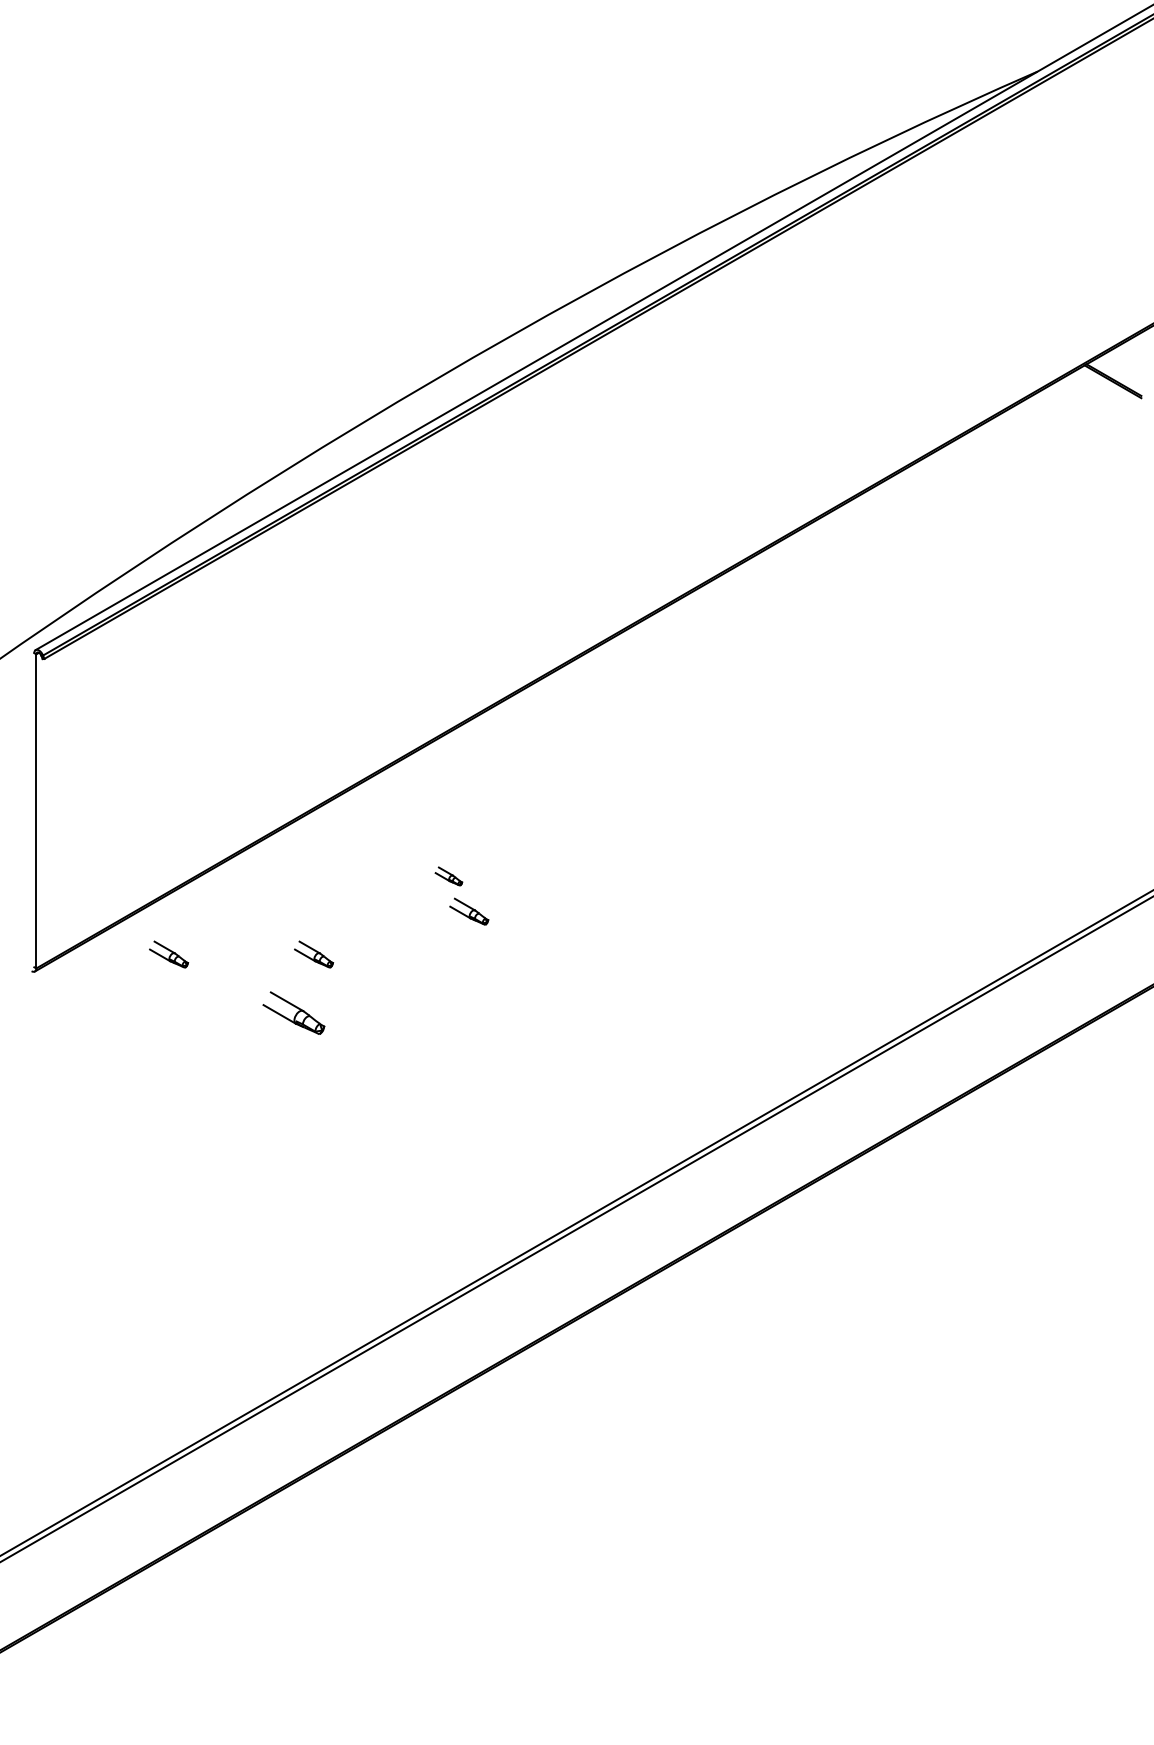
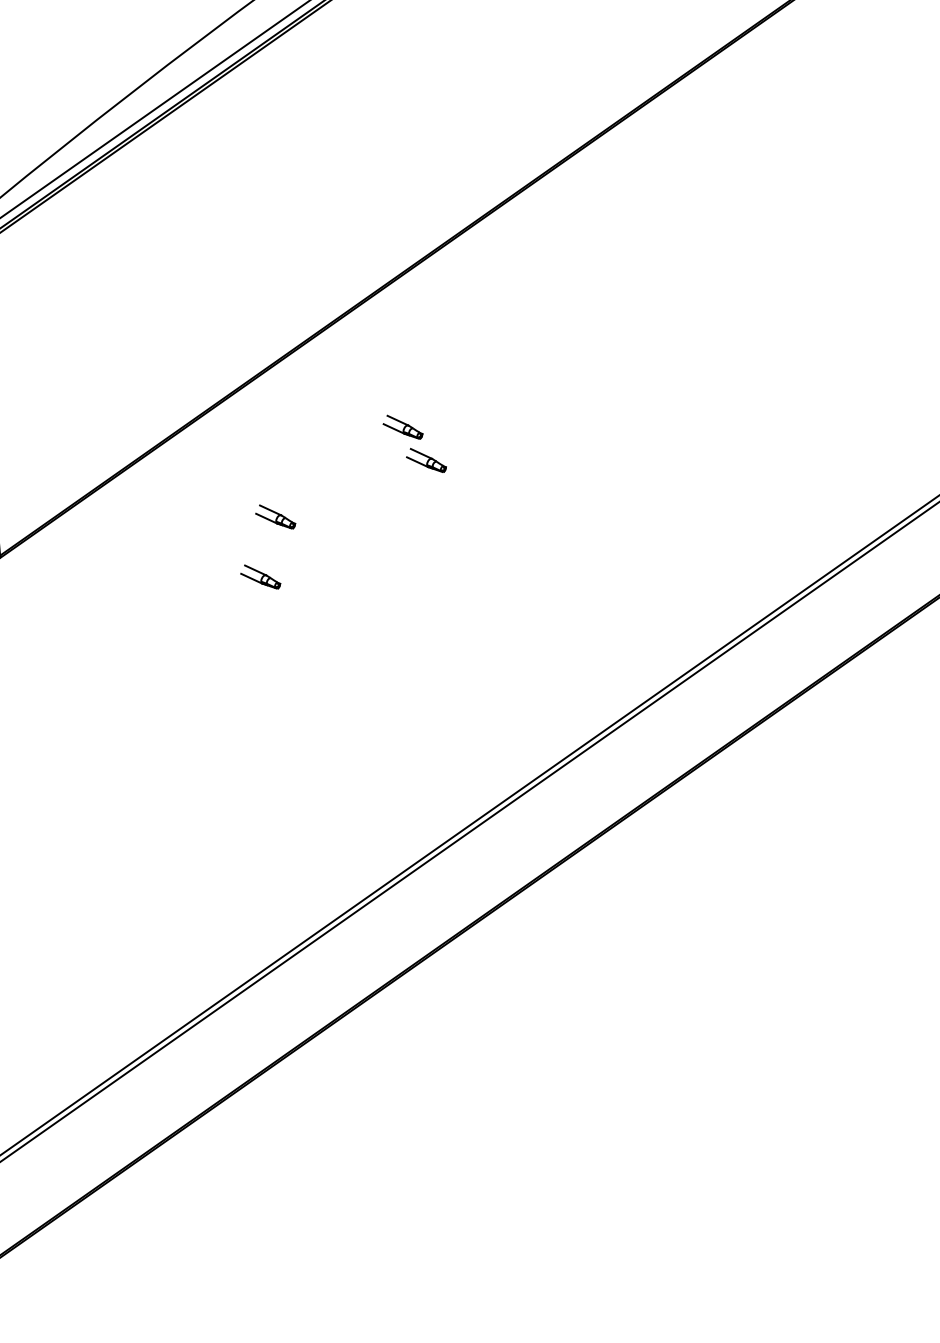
part: (448, 876) -> (402, 427), size x1.43
part: (169, 954) -> (131, 529), removed
part: (293, 1012) -> (260, 576), size x0.62

